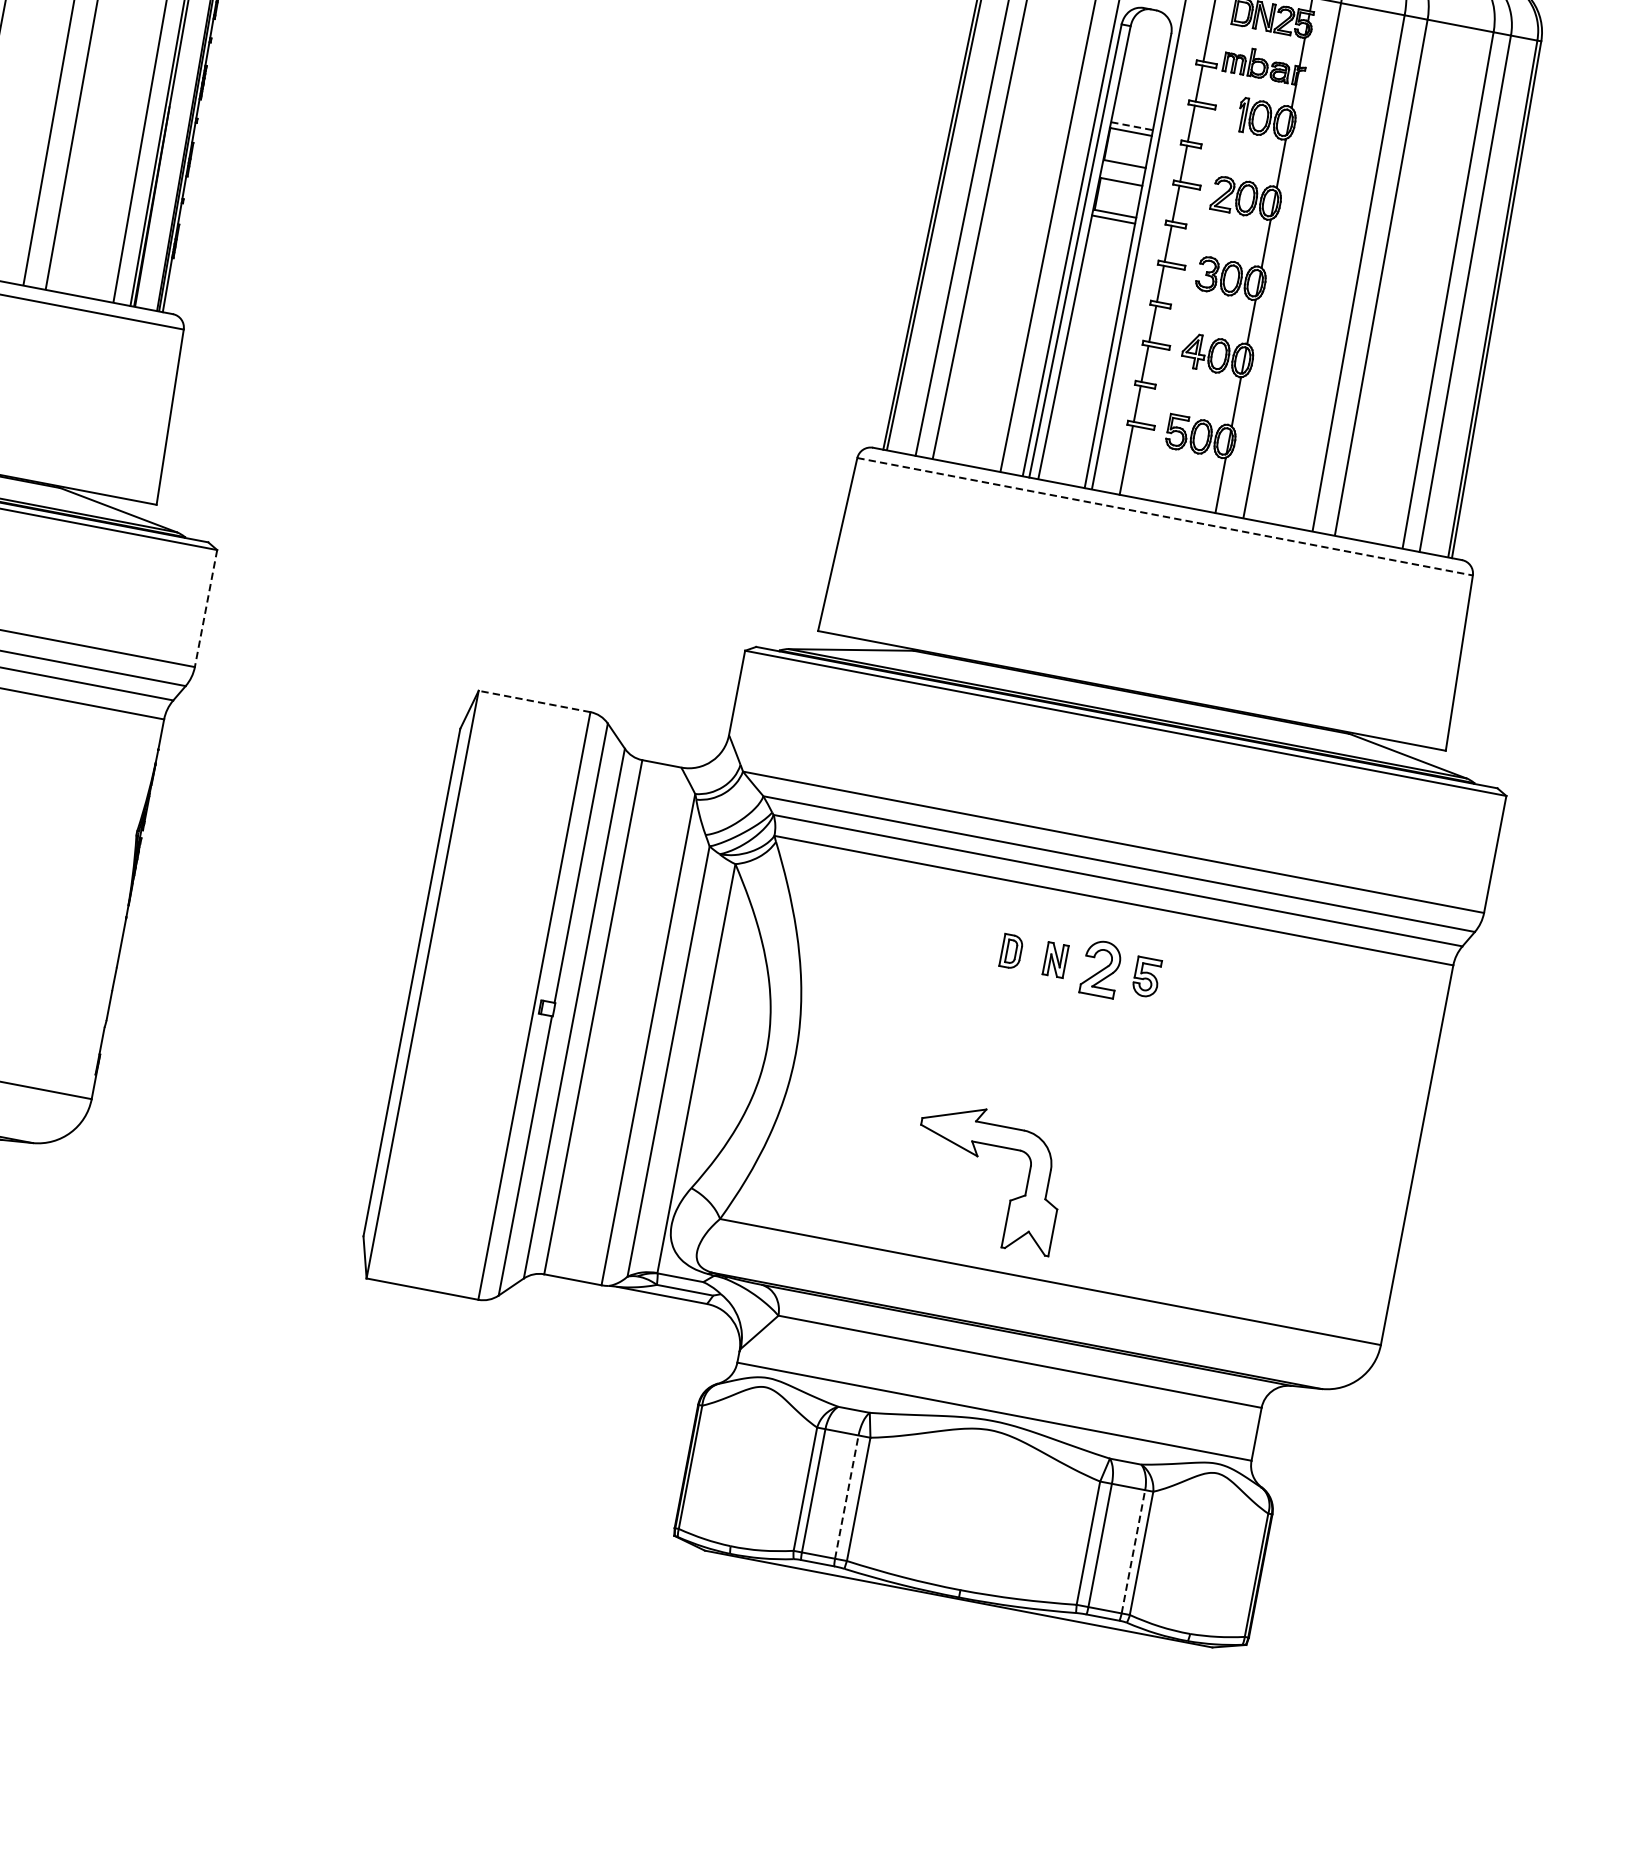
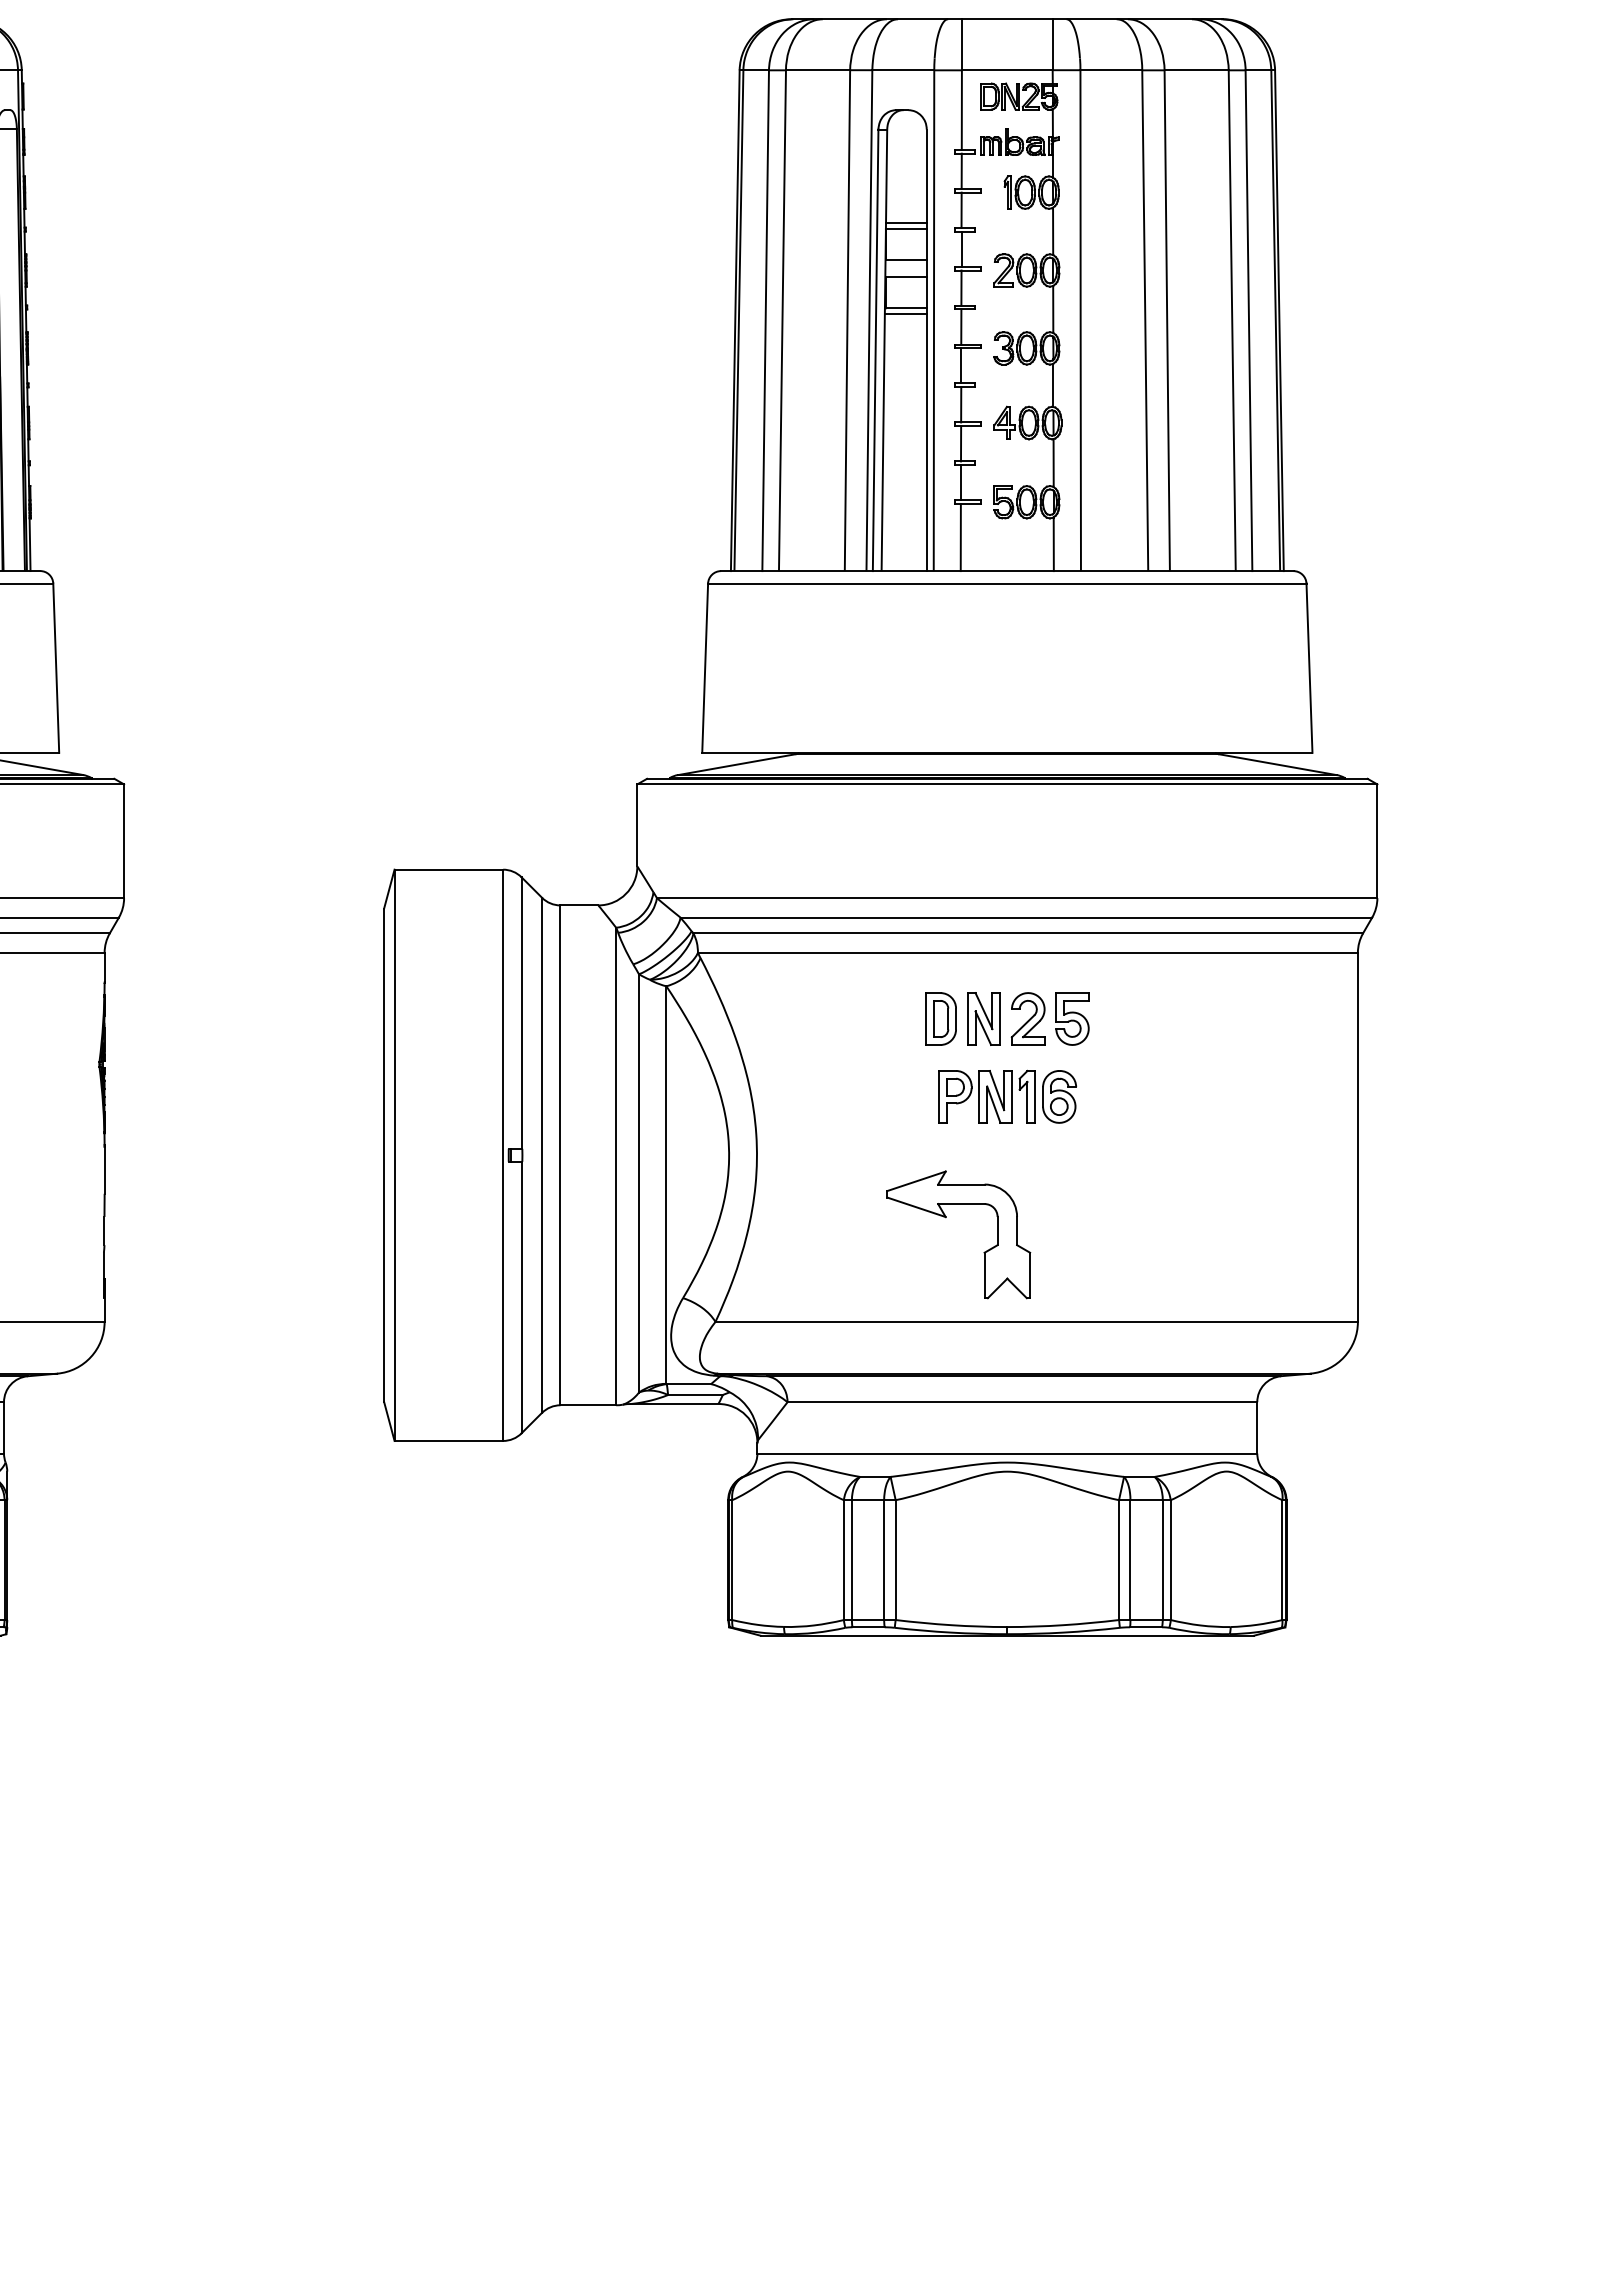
line: (1132, 126) -> (906, 223), dashed -> solid
line: (1165, 516) -> (1007, 583), dashed -> solid
line: (206, 608) -> (124, 841), dashed -> solid
line: (534, 701) -> (448, 869), dashed -> solid
part: (1011, 951) -> (940, 1018), size x1.67
part: (1055, 959) -> (983, 1018), size x1.67
part: (1146, 976) -> (1072, 1018), size x1.43
part: (1064, 1044) -> (1007, 1096), added
line: (847, 1497) -> (884, 1560), dashed -> solid
line: (1133, 1552) -> (1162, 1560), dashed -> solid

